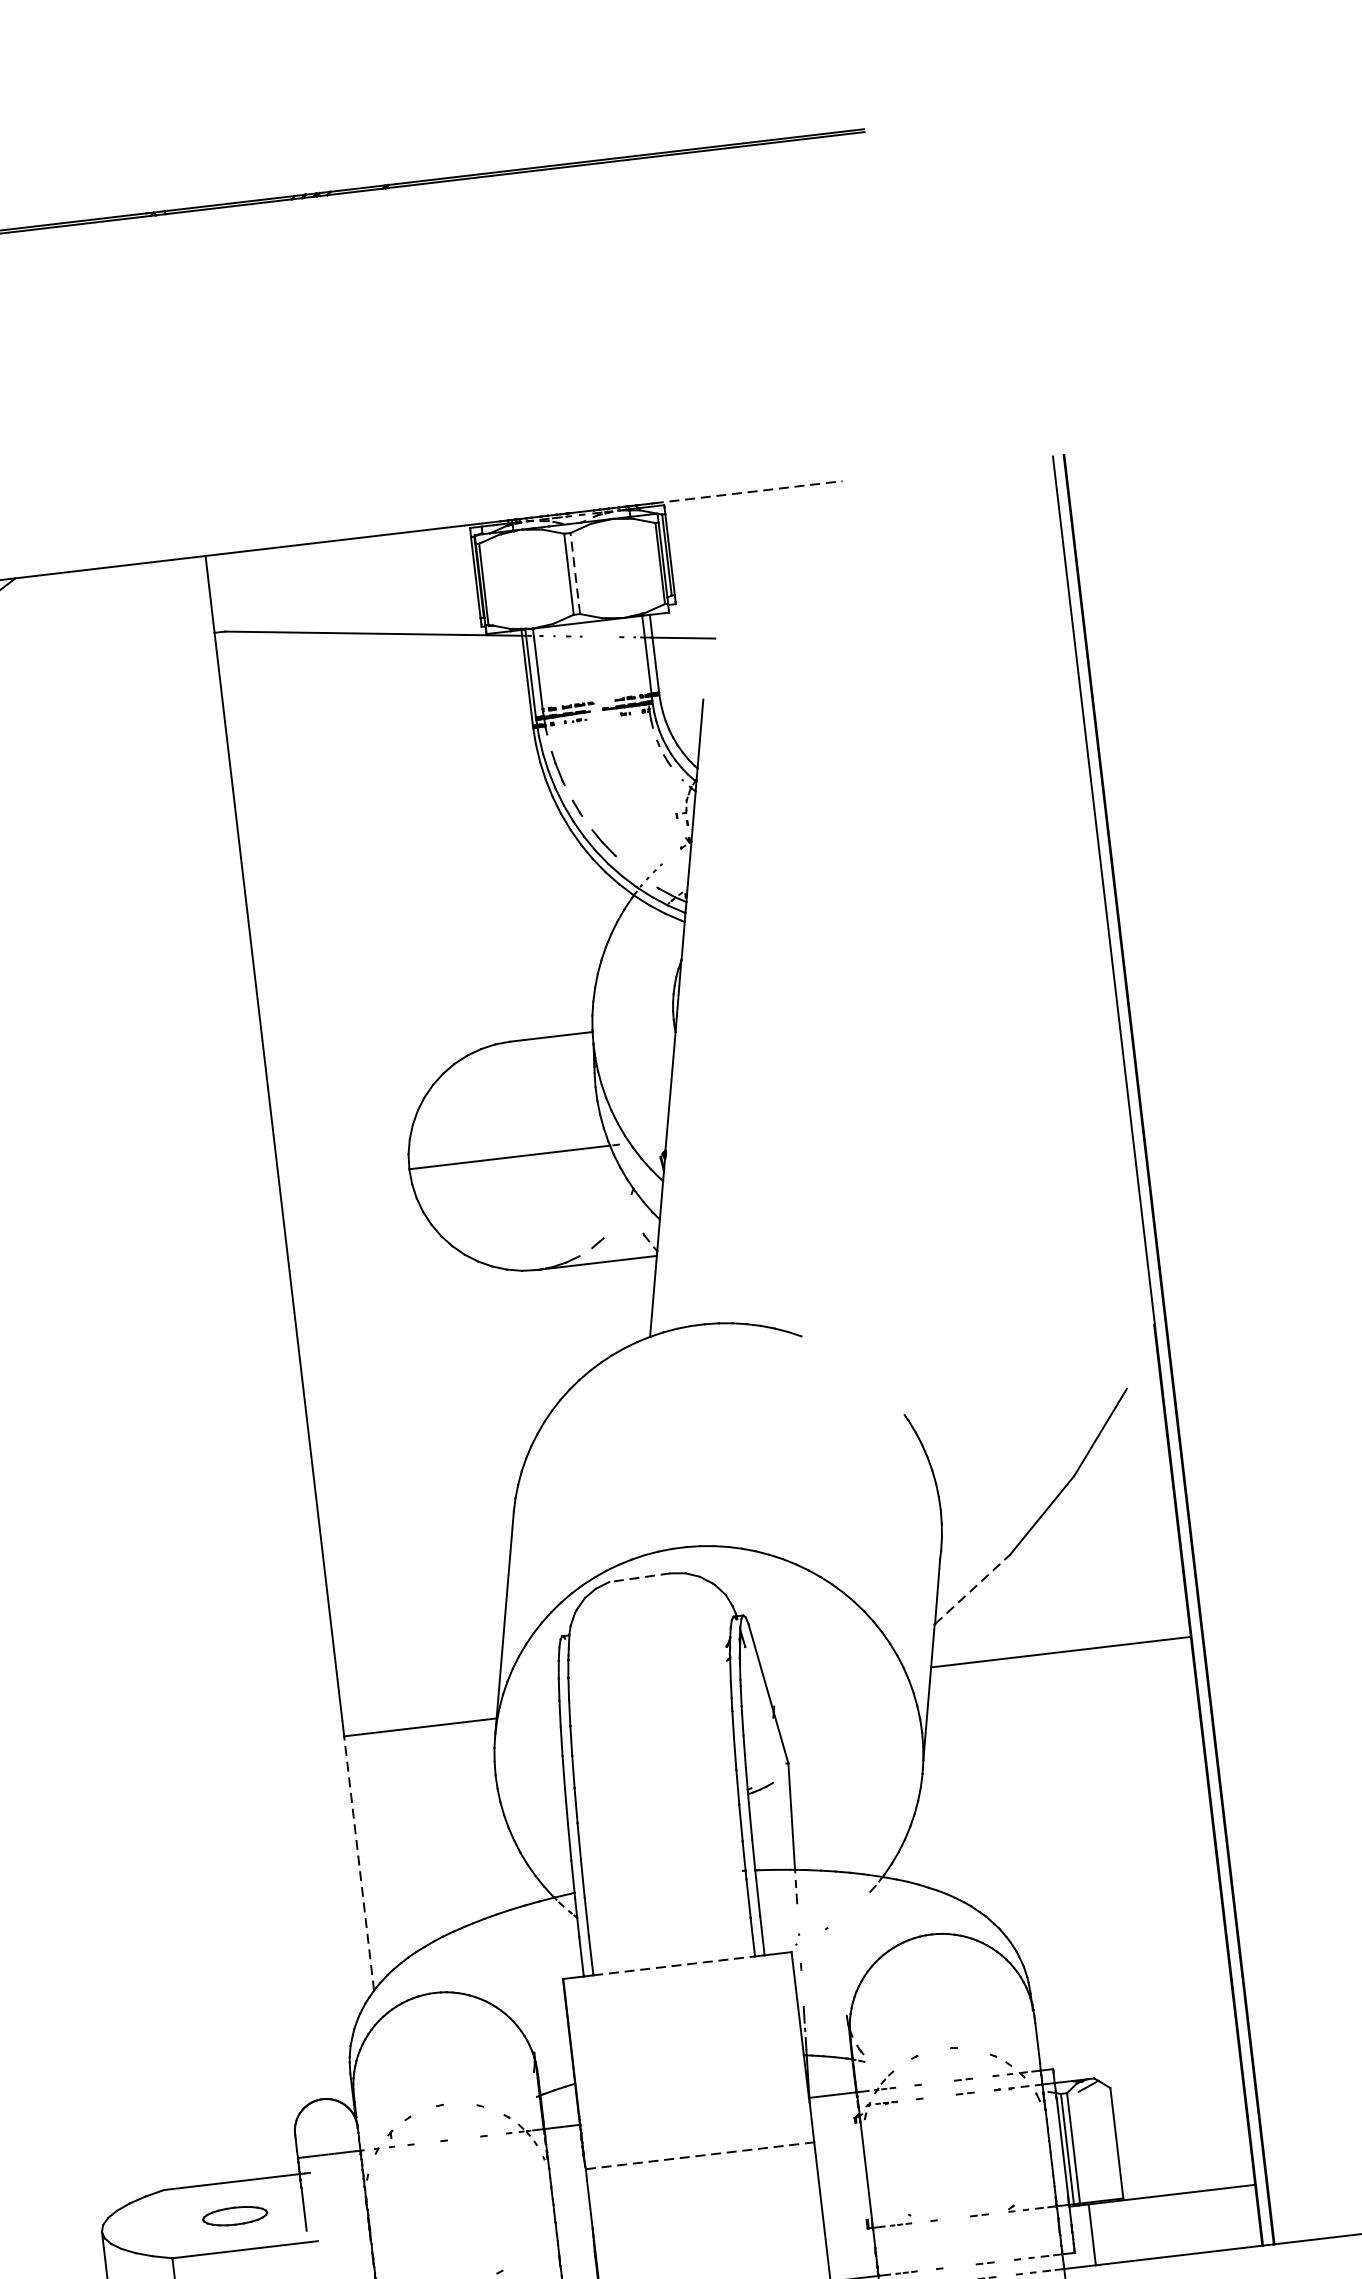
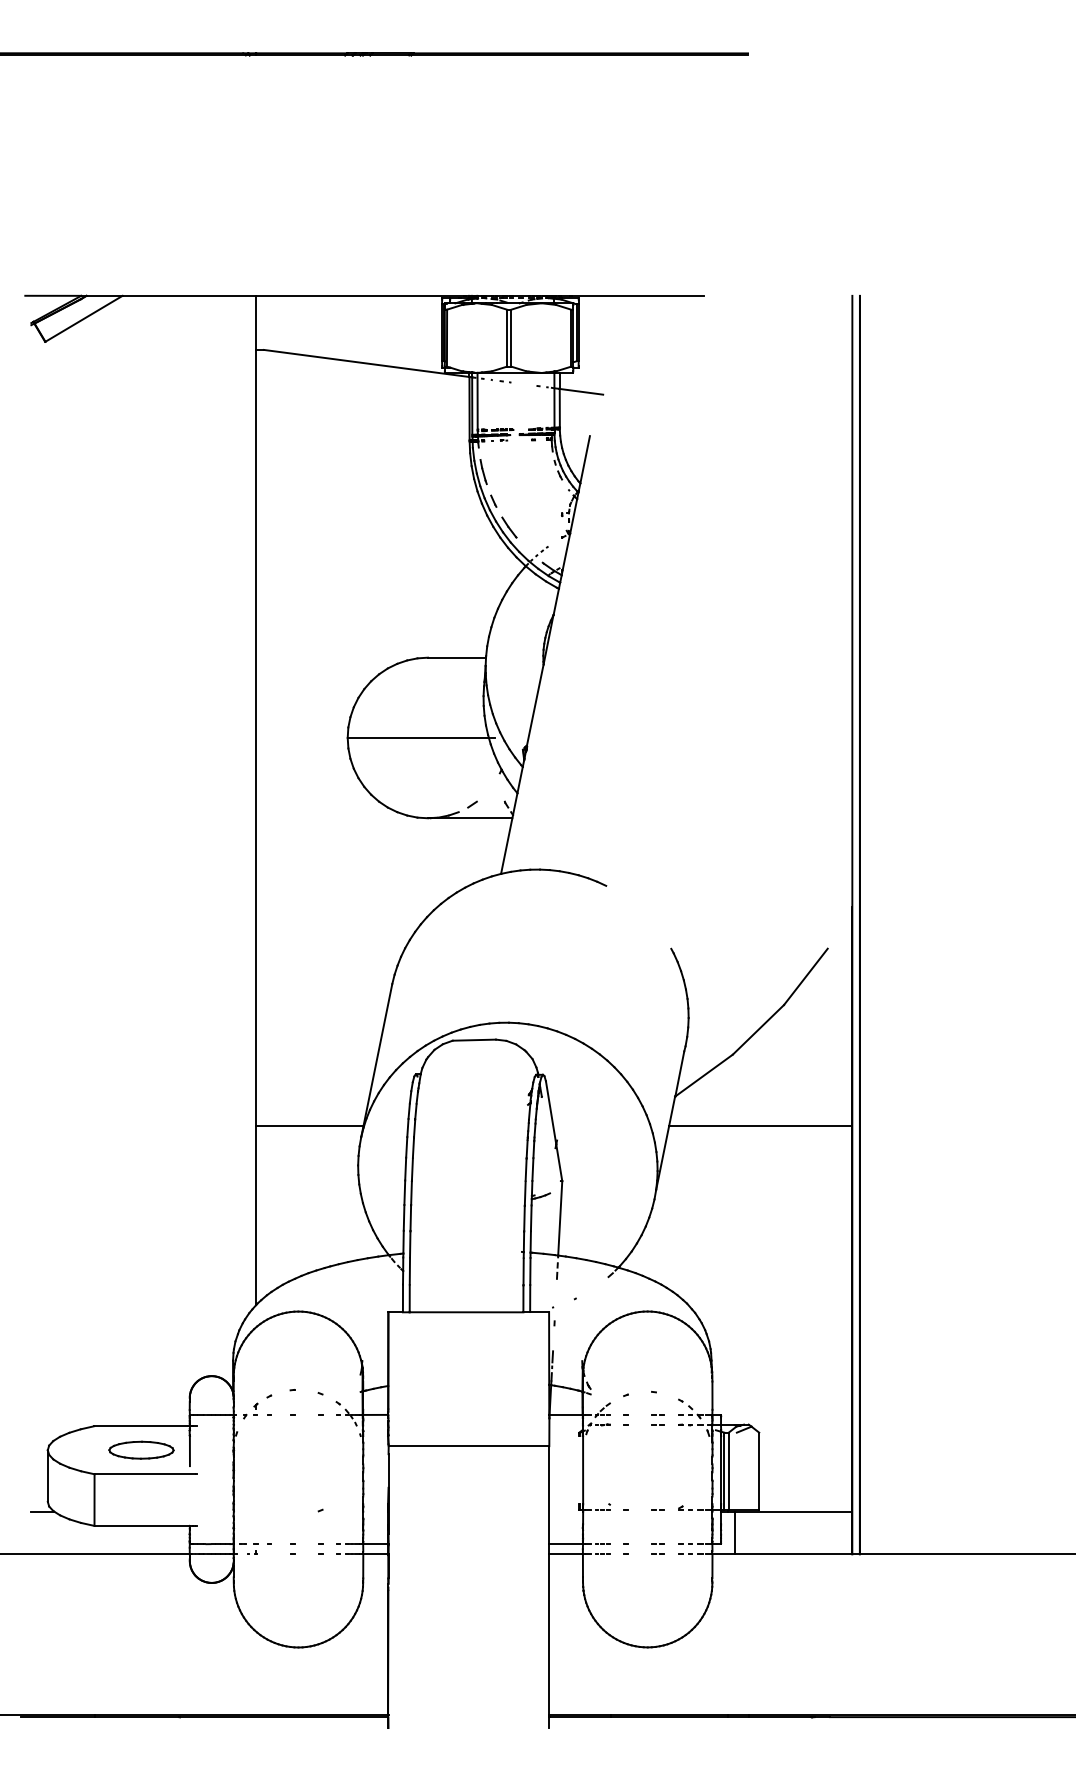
line: (748, 491) -> (638, 295), dashed -> solid
line: (575, 573) -> (511, 338), dashed -> solid
line: (640, 1578) -> (474, 1040), dashed -> solid
line: (972, 1589) -> (704, 1075), dashed -> solid
line: (359, 1863) -> (256, 1215), dashed -> solid
line: (674, 1966) -> (466, 1312), dashed -> solid
line: (700, 2156) -> (469, 1446), dashed -> solid
part: (235, 2215) -> (141, 1449), size x1.43

